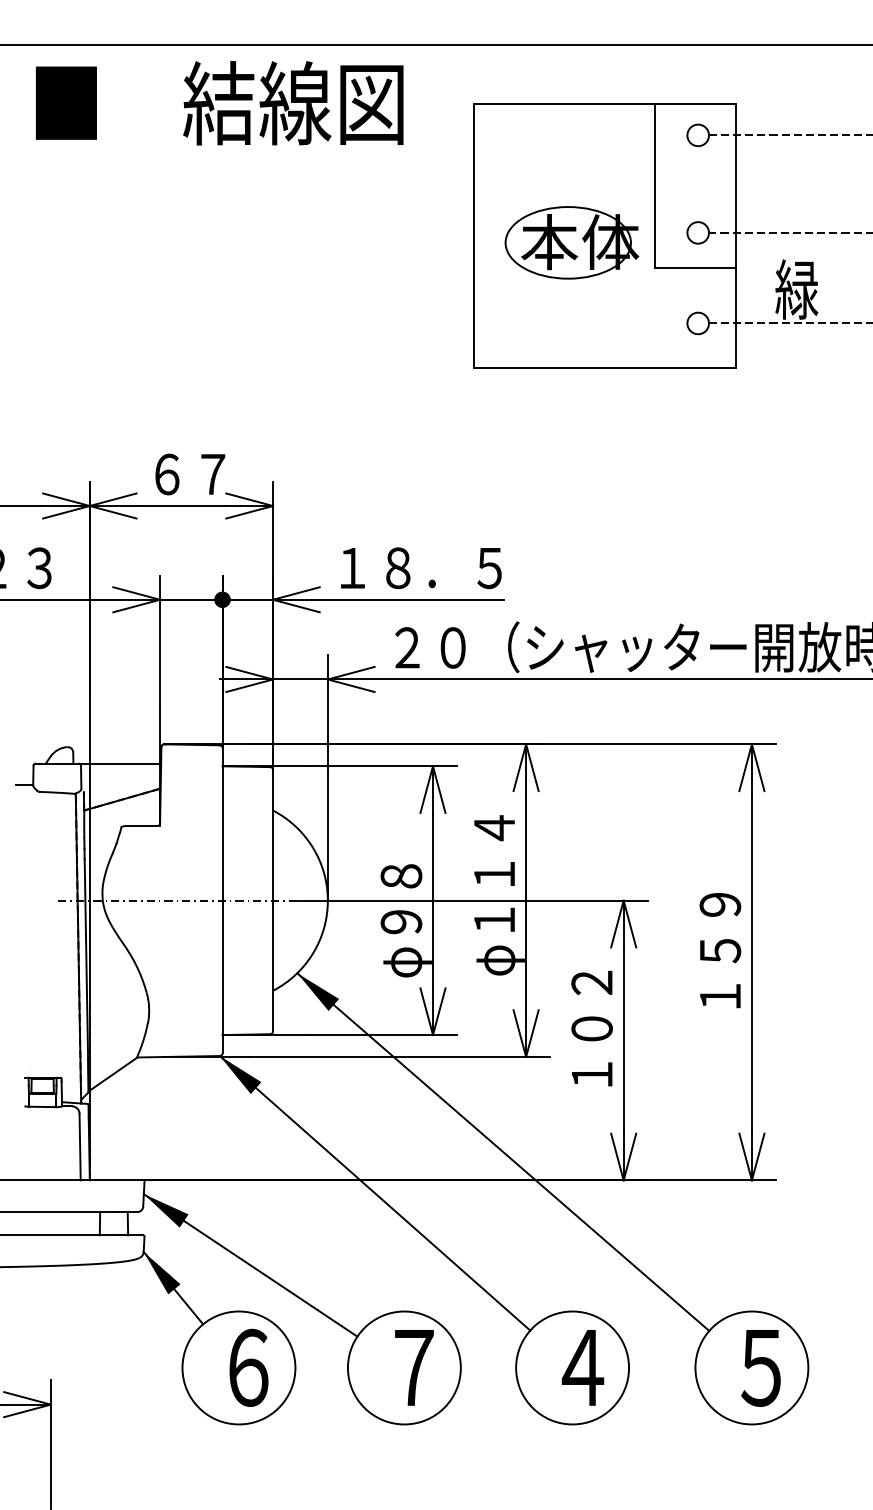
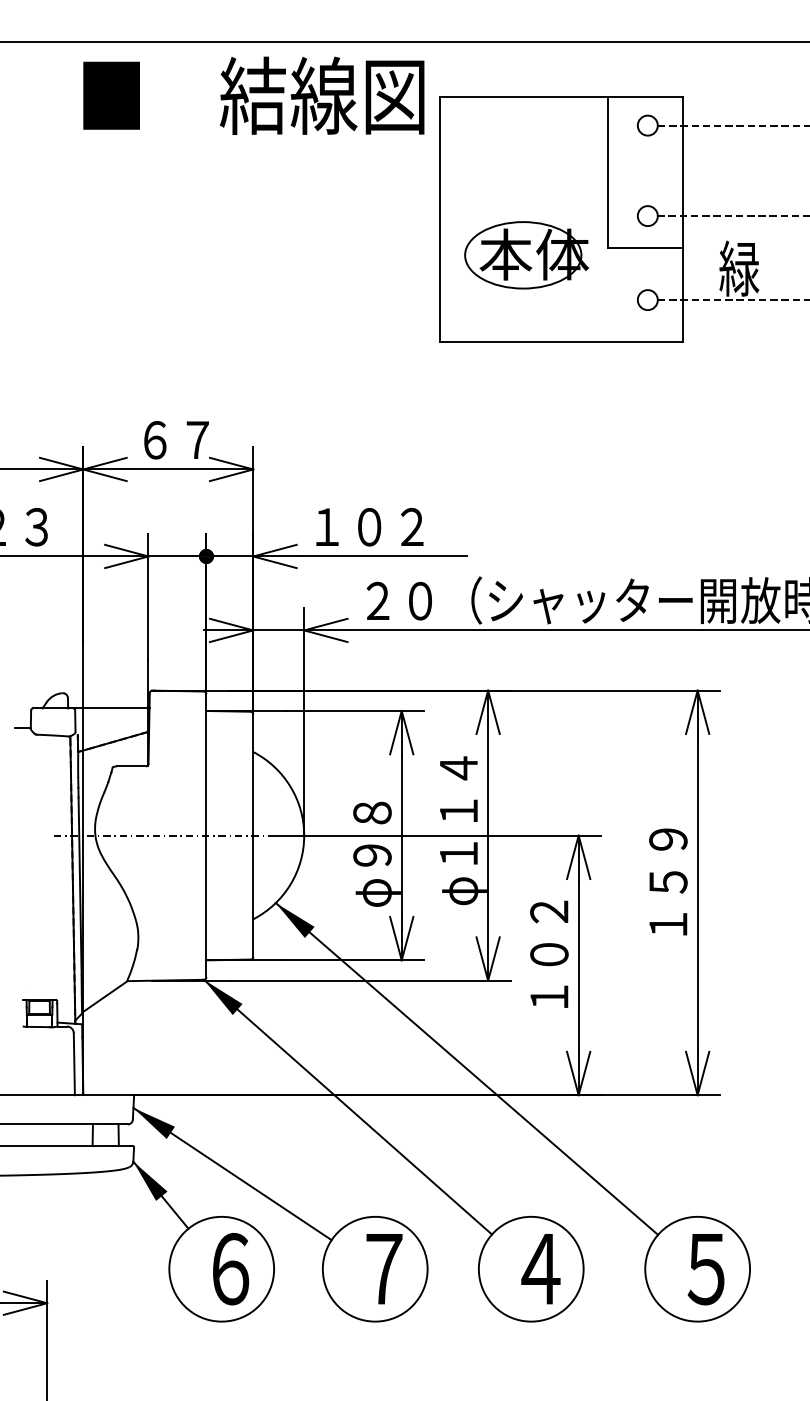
text: (219, 102) -> (253, 95), moved
part: (571, 243) -> (526, 255), moved
text: (443, 567) -> (411, 526), １８．５ -> １０２

